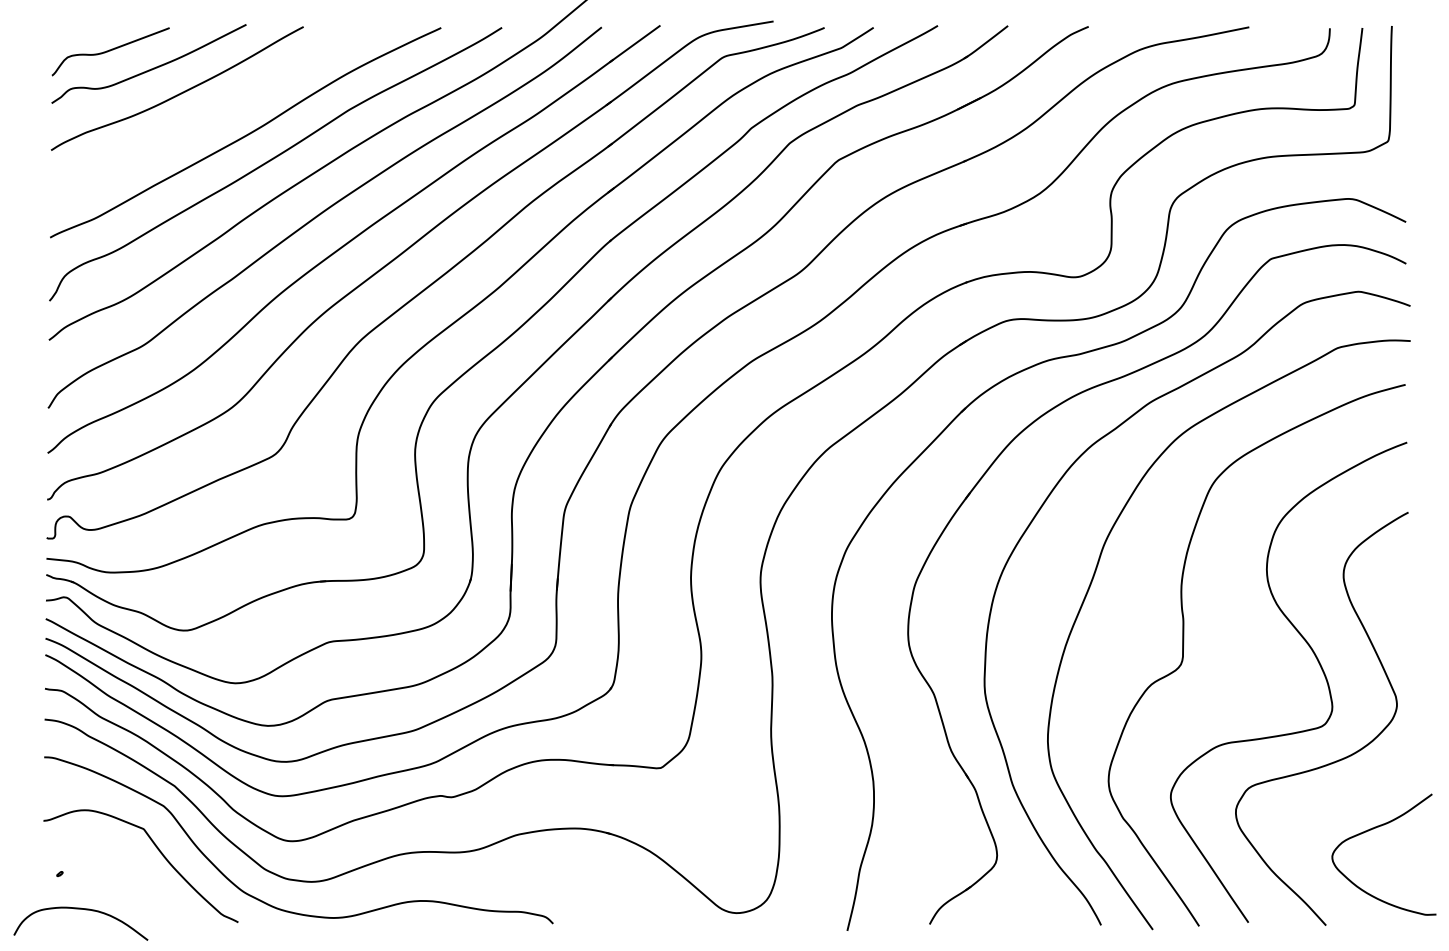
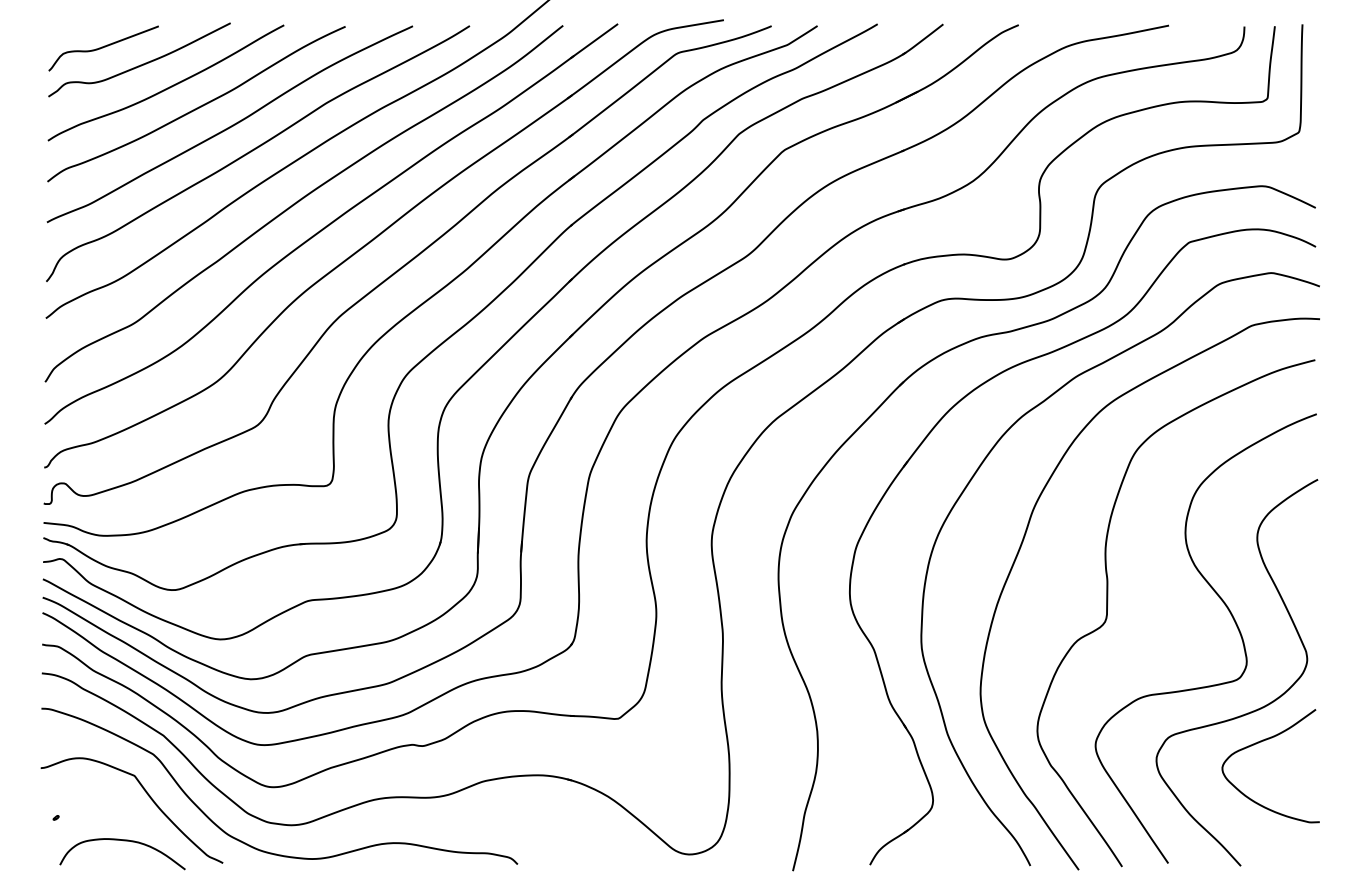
curve: (212, 113) -> (198, 106), added
curve: (1371, 830) -> (1259, 743), moved
curve: (85, 910) -> (126, 841), moved

